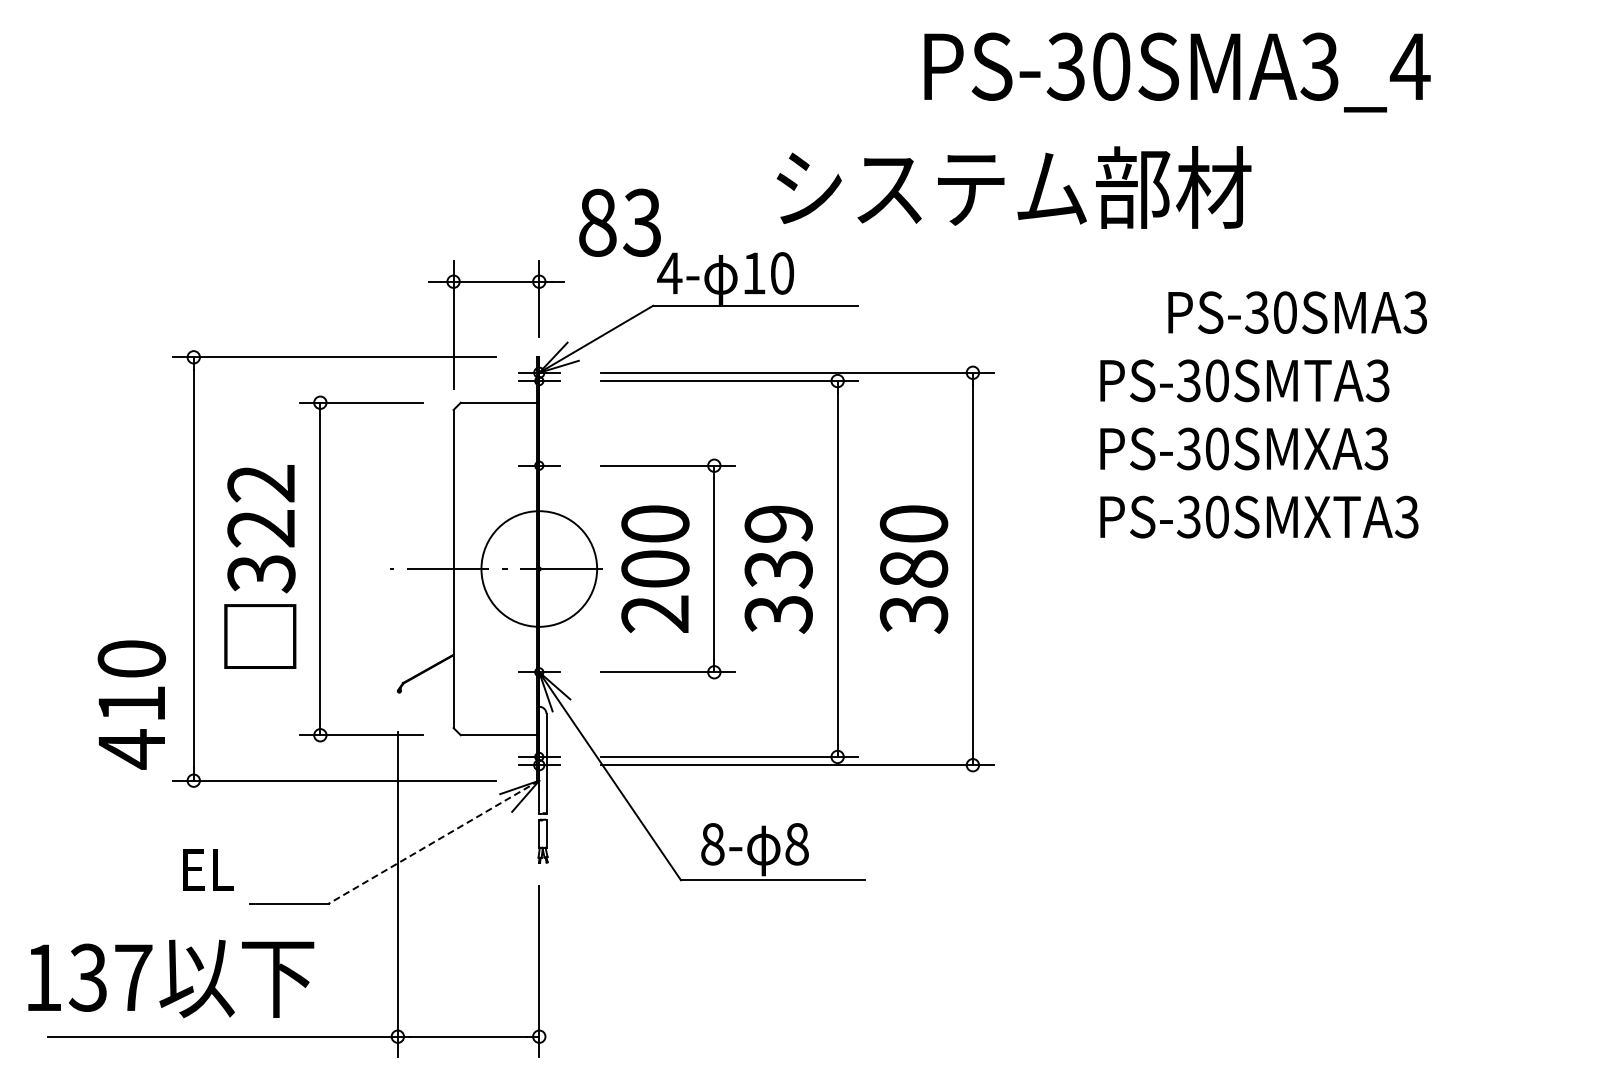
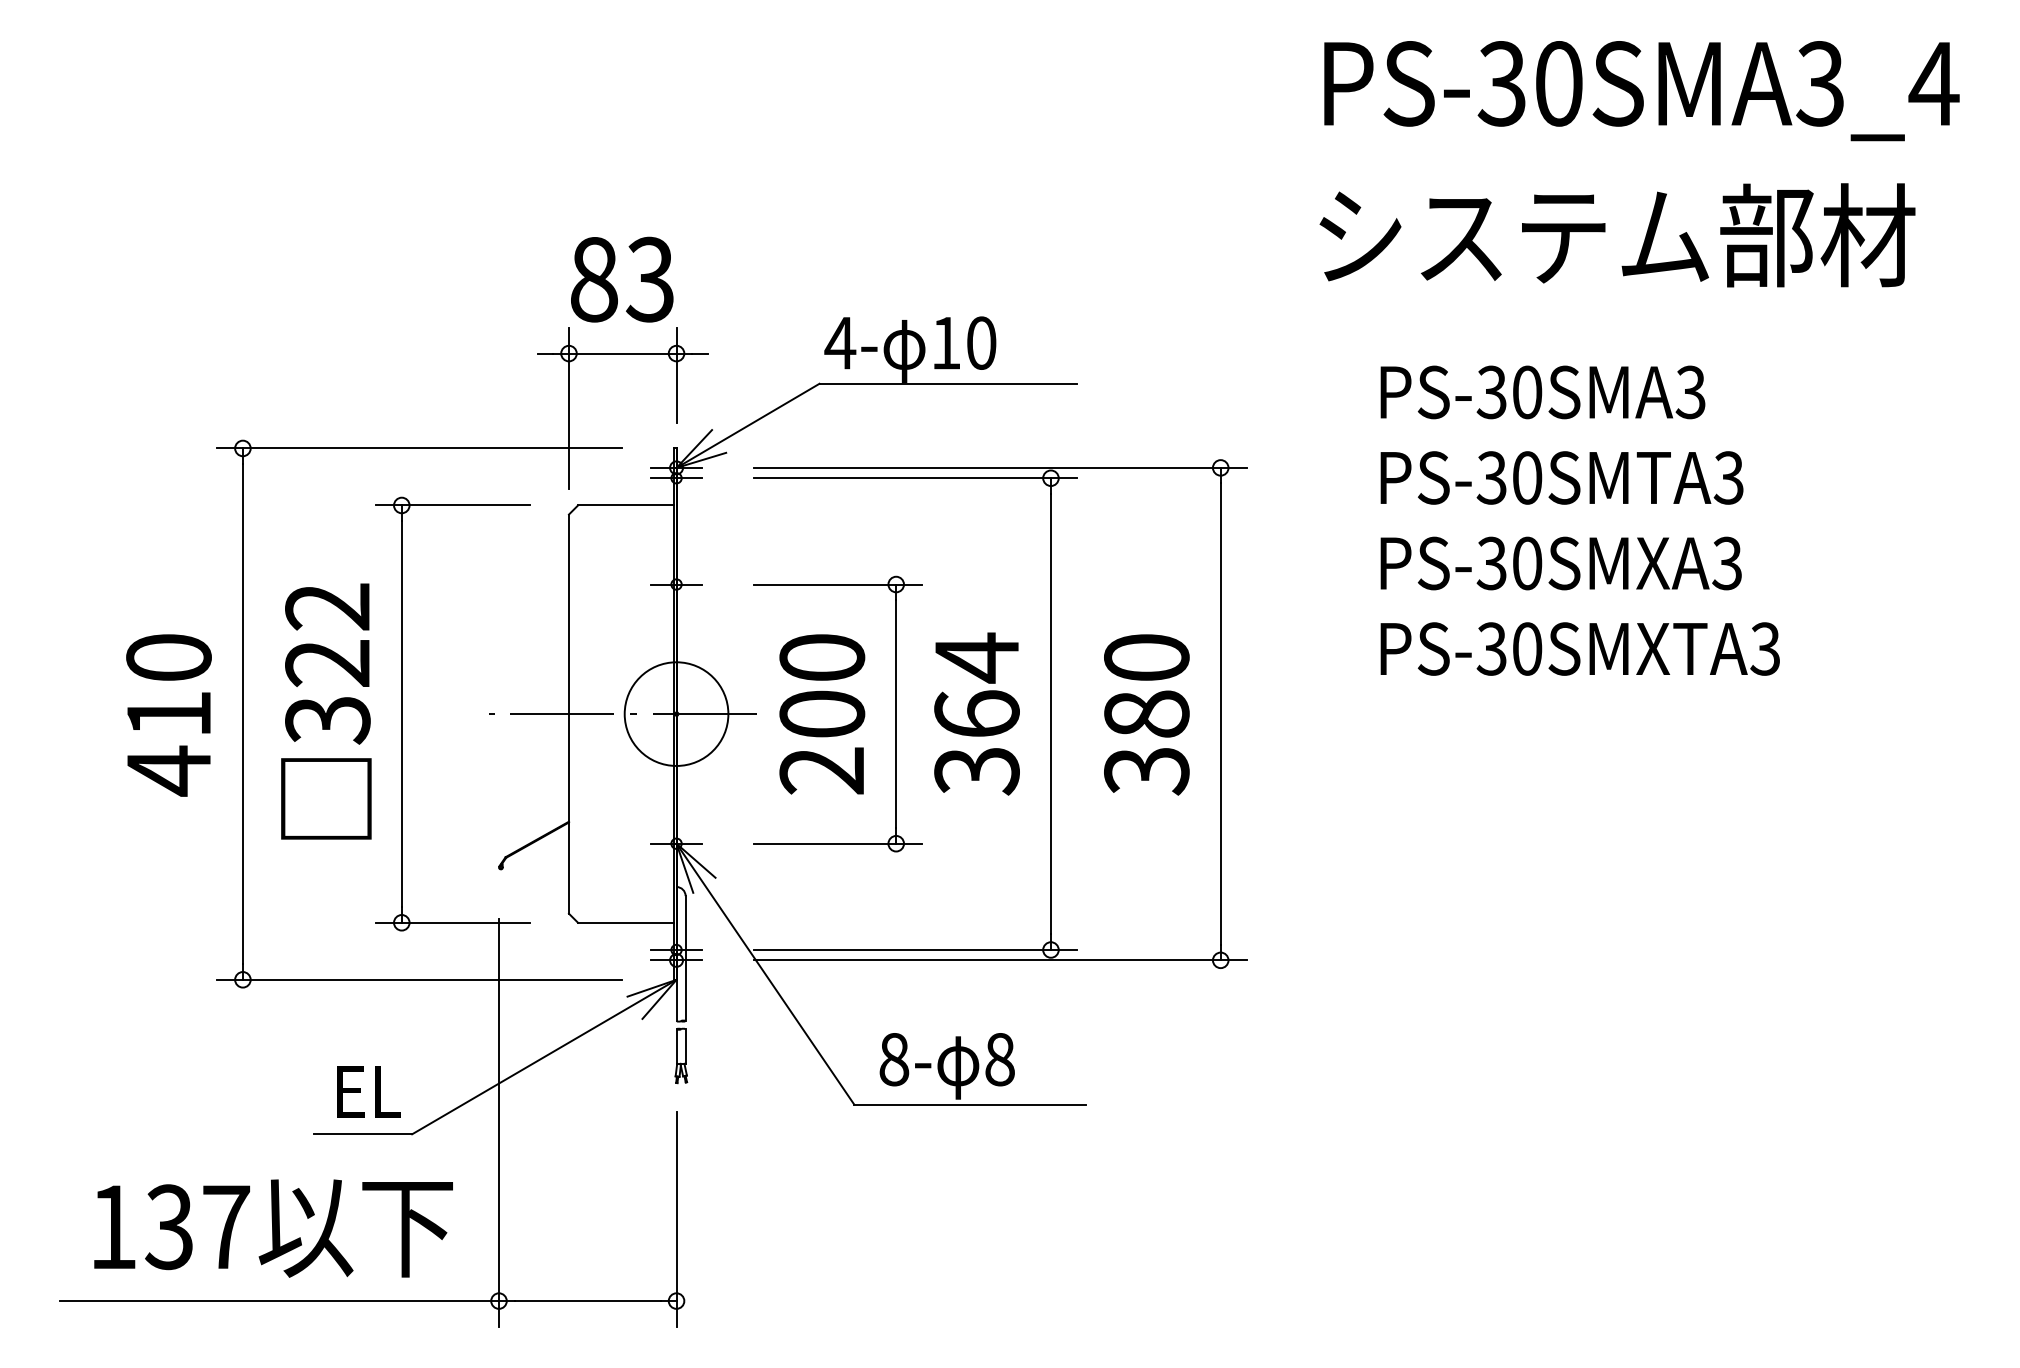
text: (1177, 72) -> (1641, 91), moved
text: (1013, 187) -> (1616, 235), moved
text: (619, 222) -> (621, 279), moved
text: (1297, 312) -> (1542, 392), moved
text: (778, 546) -> (976, 685), 339 -> 364
circle: (539, 568) -> (676, 713), size x0.71
text: (131, 704) -> (168, 714), moved
line: (433, 842) -> (543, 1057), dashed -> solid
text: (208, 869) -> (369, 1091), moved
text: (171, 978) -> (273, 1228), moved

